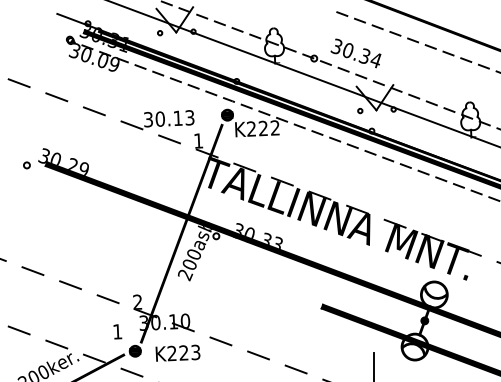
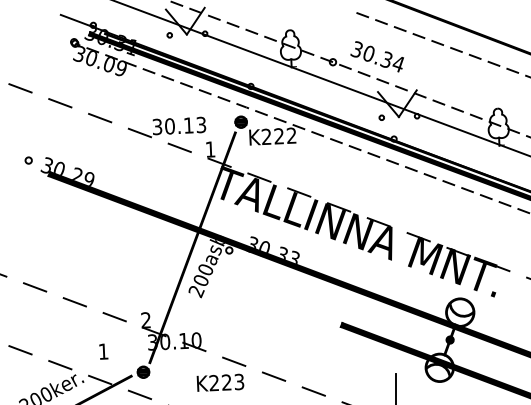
circle: (26, 165) -> (28, 160), moved
text: (117, 331) -> (103, 351), moved
text: (177, 352) -> (219, 382), moved

